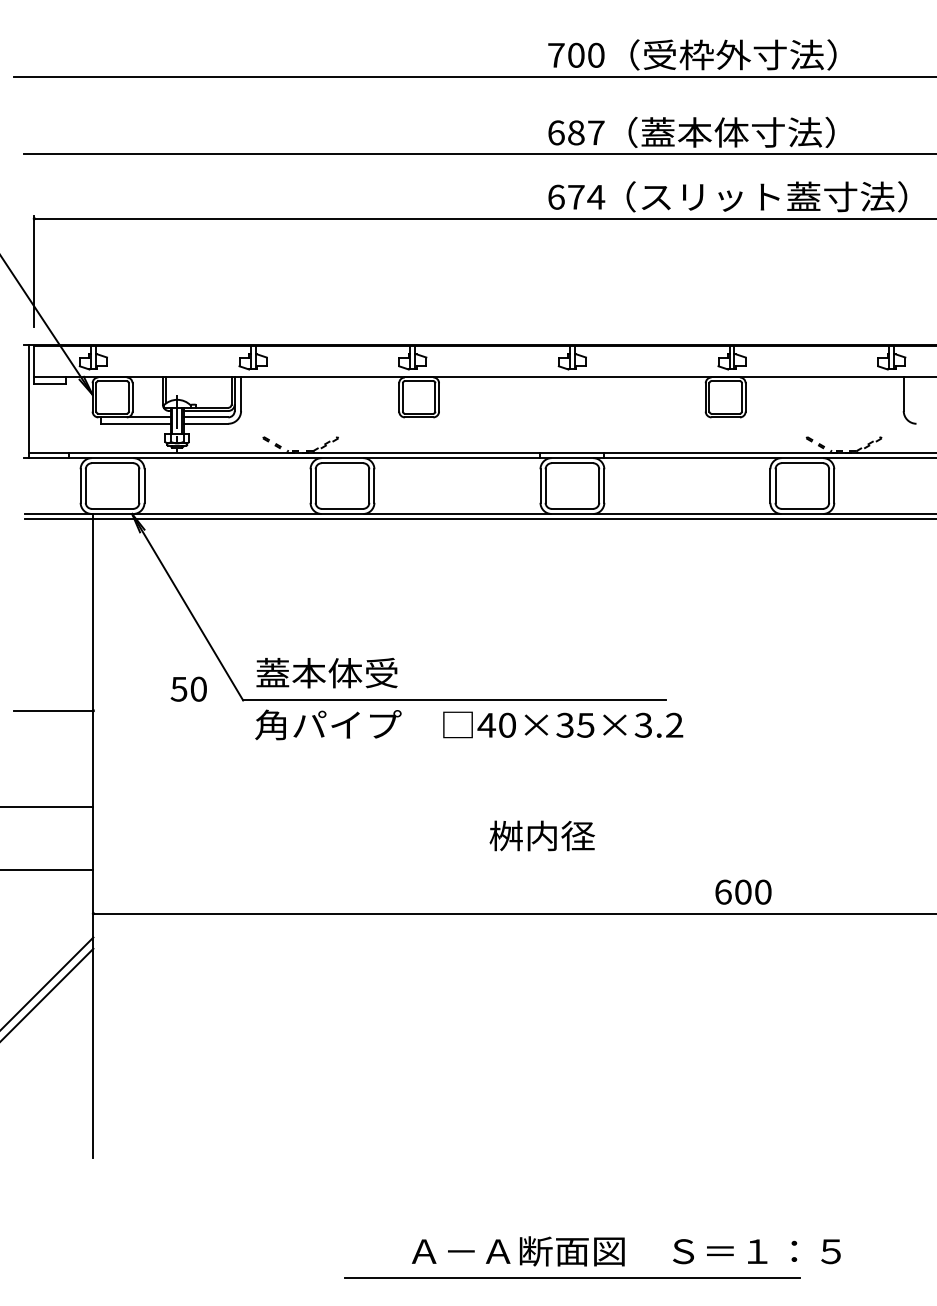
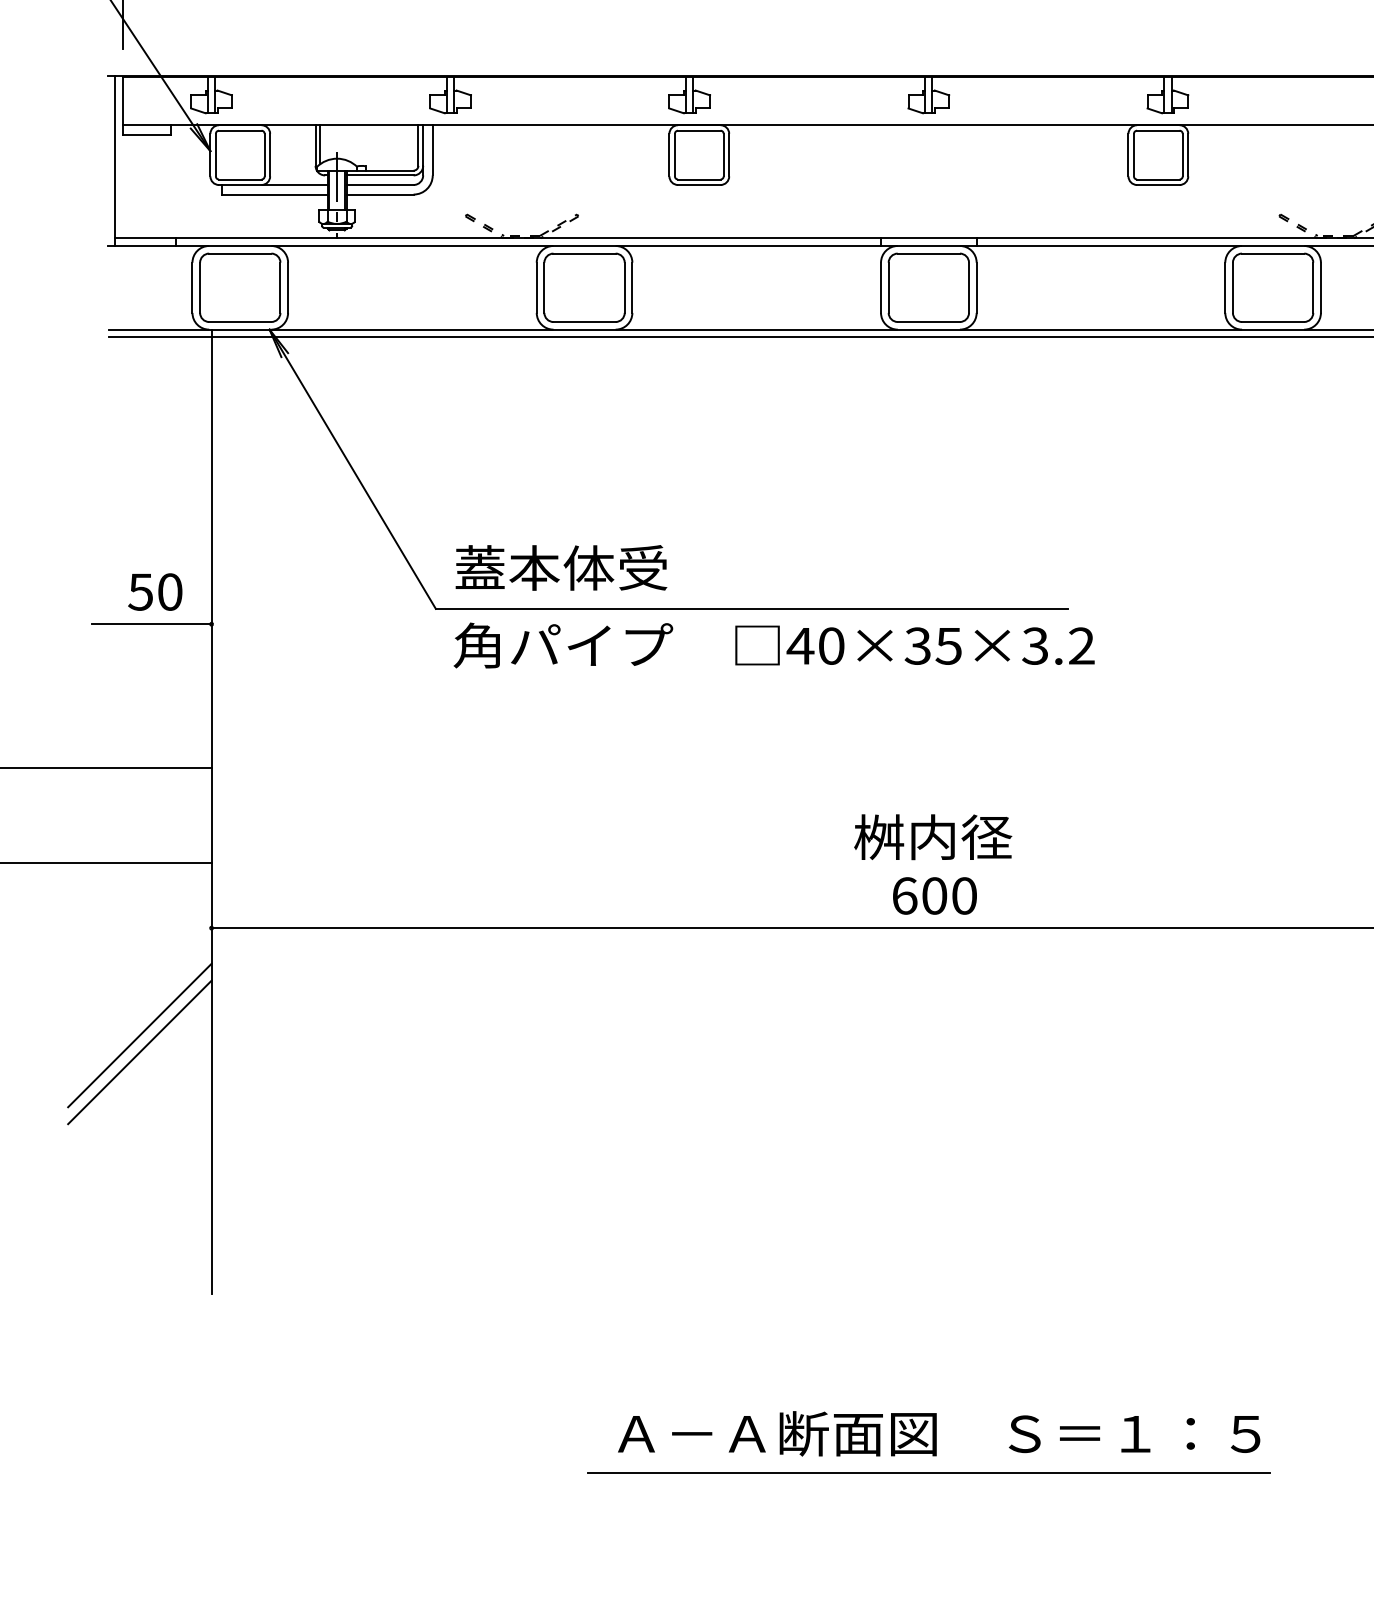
text: (188, 688) -> (154, 590), moved
text: (541, 835) -> (931, 836), moved
text: (743, 891) -> (934, 894), moved
text: (626, 1251) -> (939, 1433), moved

